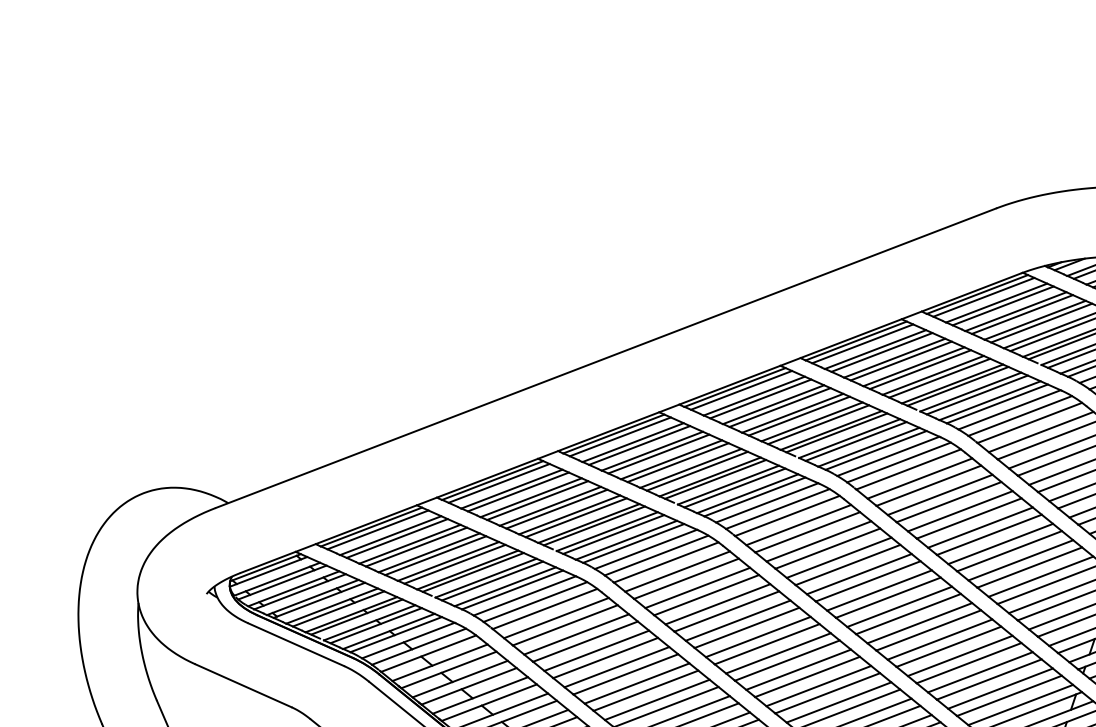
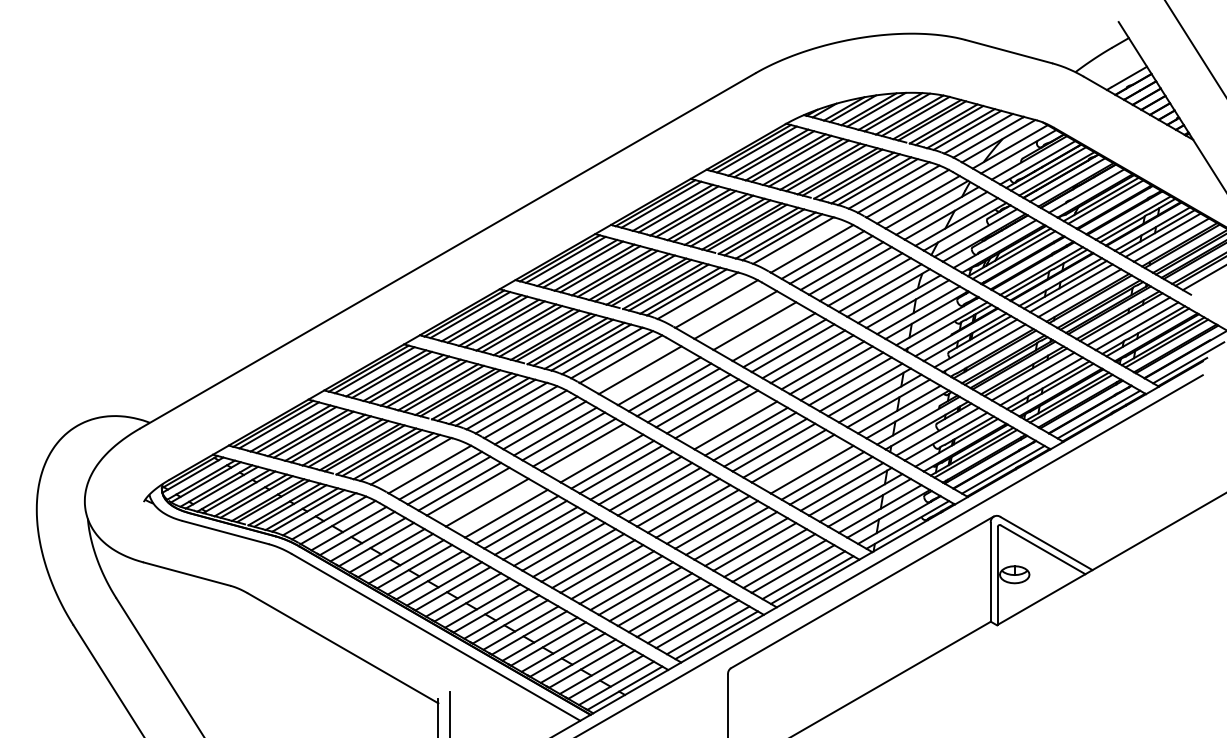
line: (1020, 415) -> (803, 243), removed
line: (898, 462) -> (707, 299), removed
line: (920, 478) -> (727, 310), removed
line: (940, 495) -> (746, 321), removed
line: (960, 511) -> (765, 332), removed
line: (798, 525) -> (631, 365), removed
line: (818, 541) -> (650, 376), removed
line: (535, 601) -> (420, 464), removed
line: (899, 606) -> (727, 420), removed
line: (738, 620) -> (593, 453), removed
line: (596, 650) -> (478, 497), removed
line: (616, 666) -> (497, 508), removed
line: (980, 671) -> (803, 464), removed

